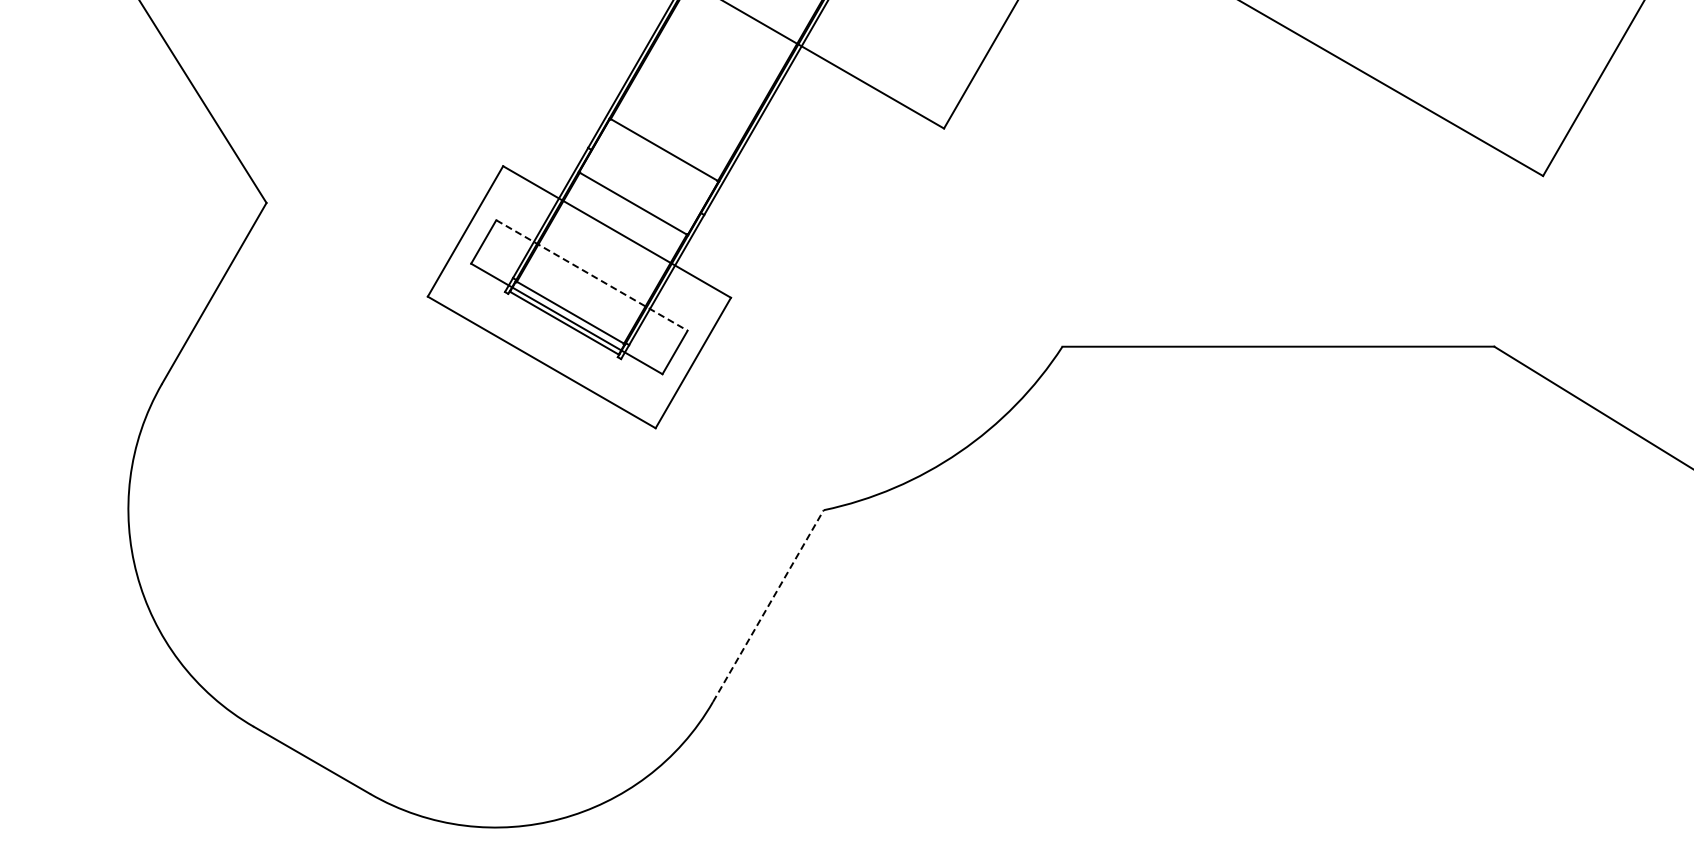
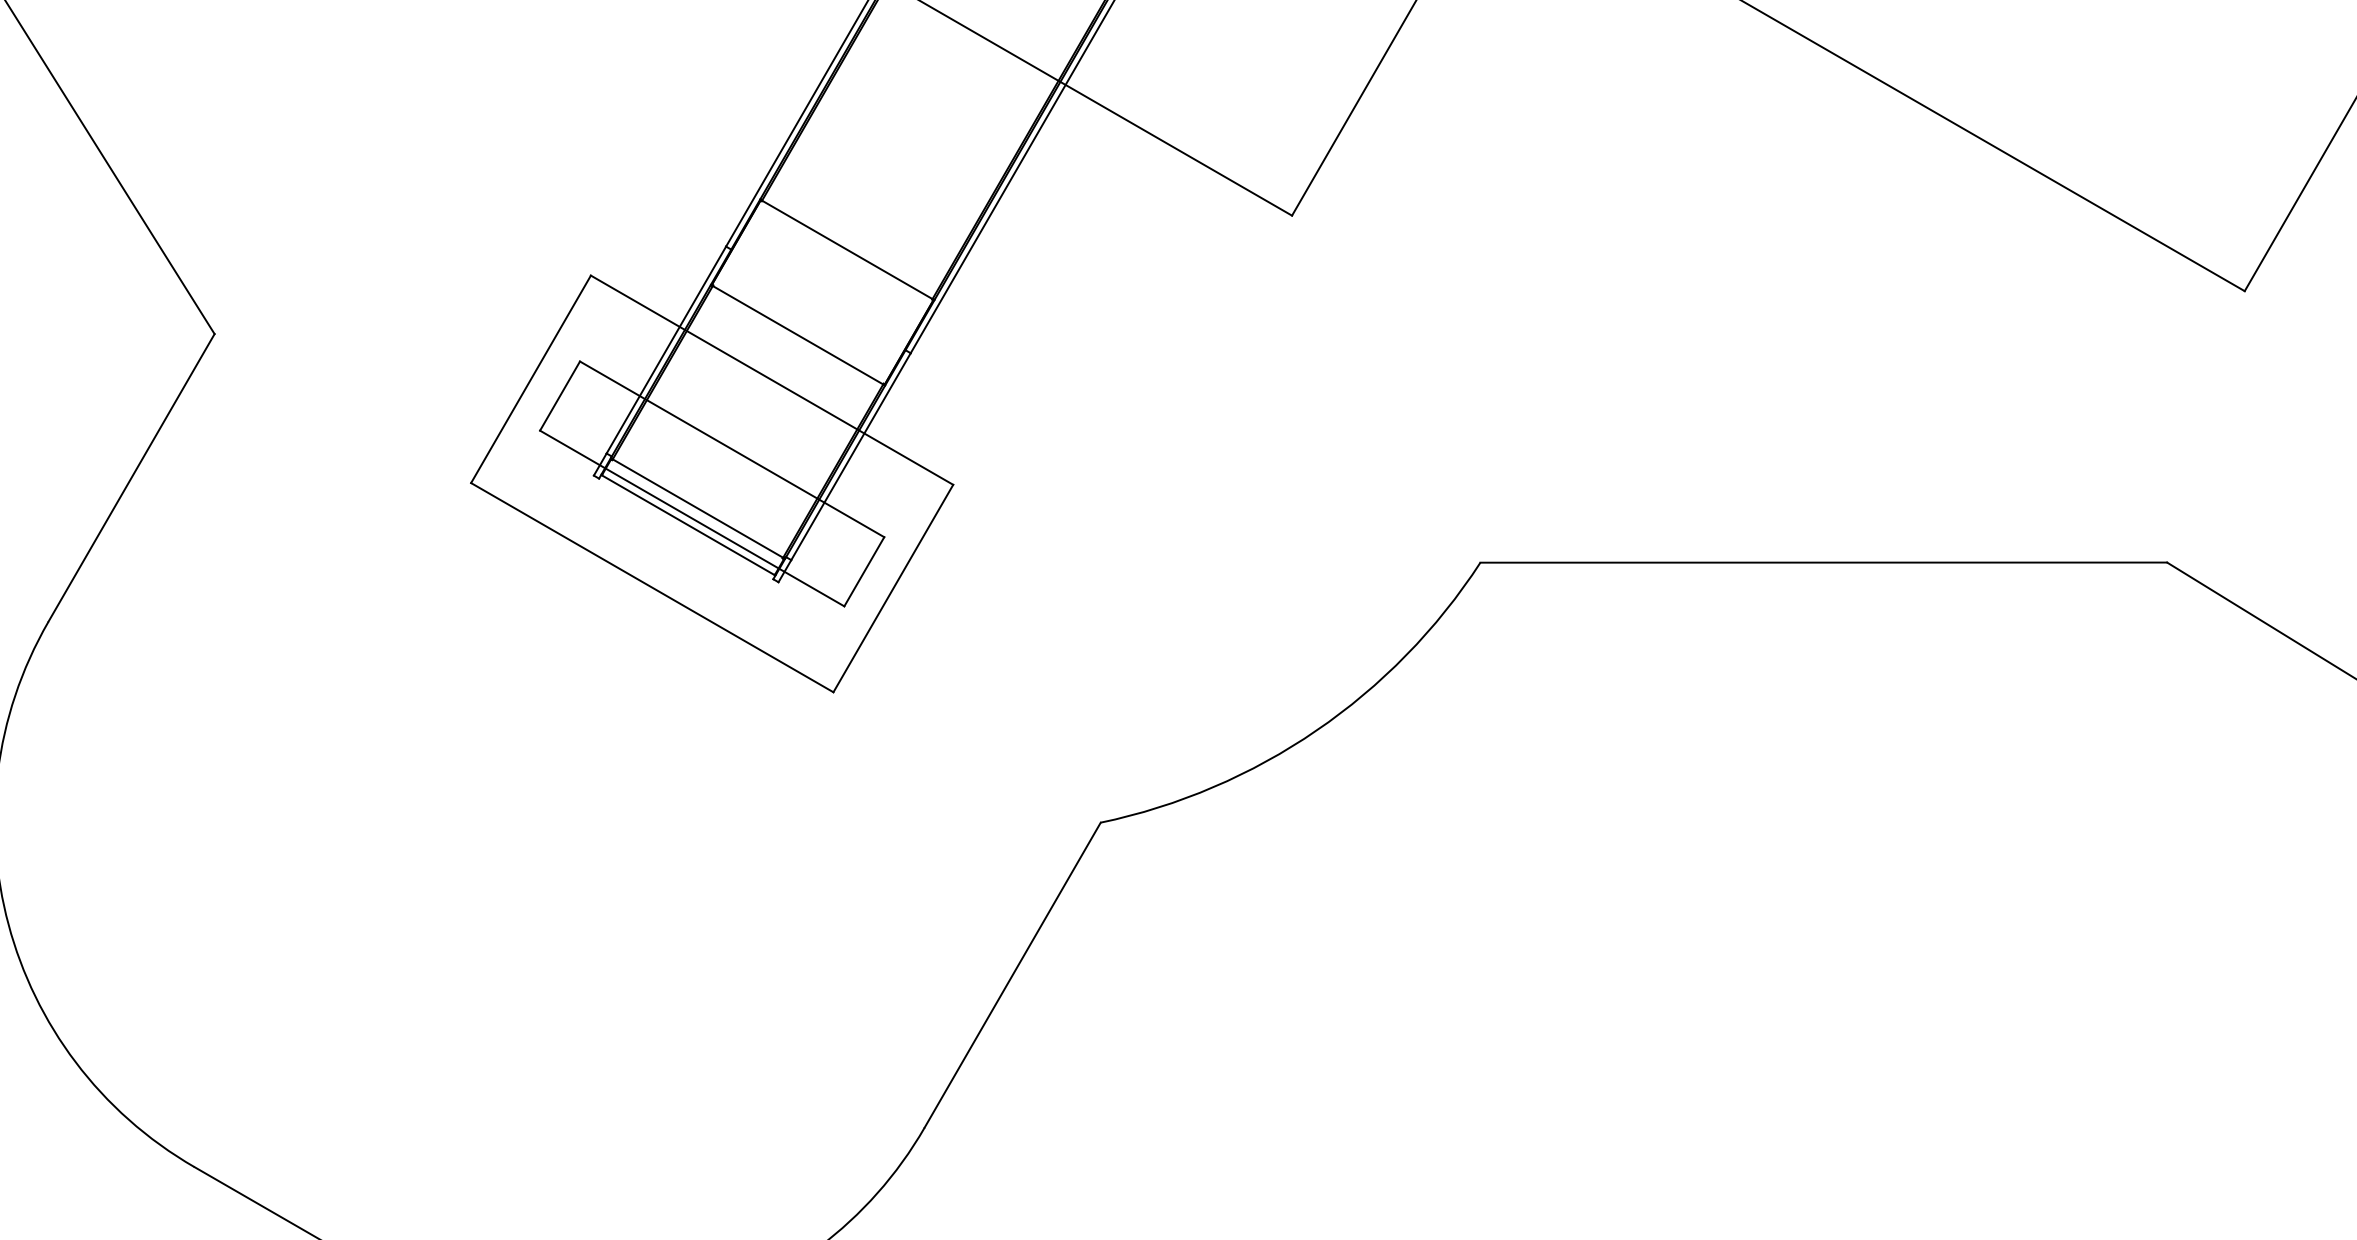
line: (592, 275) -> (732, 449), dashed -> solid
line: (768, 606) -> (1012, 975), dashed -> solid

